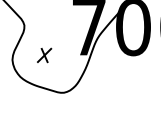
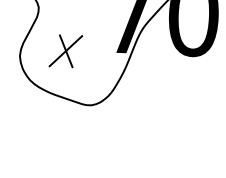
part: (44, 55) -> (65, 51), size x1.67

